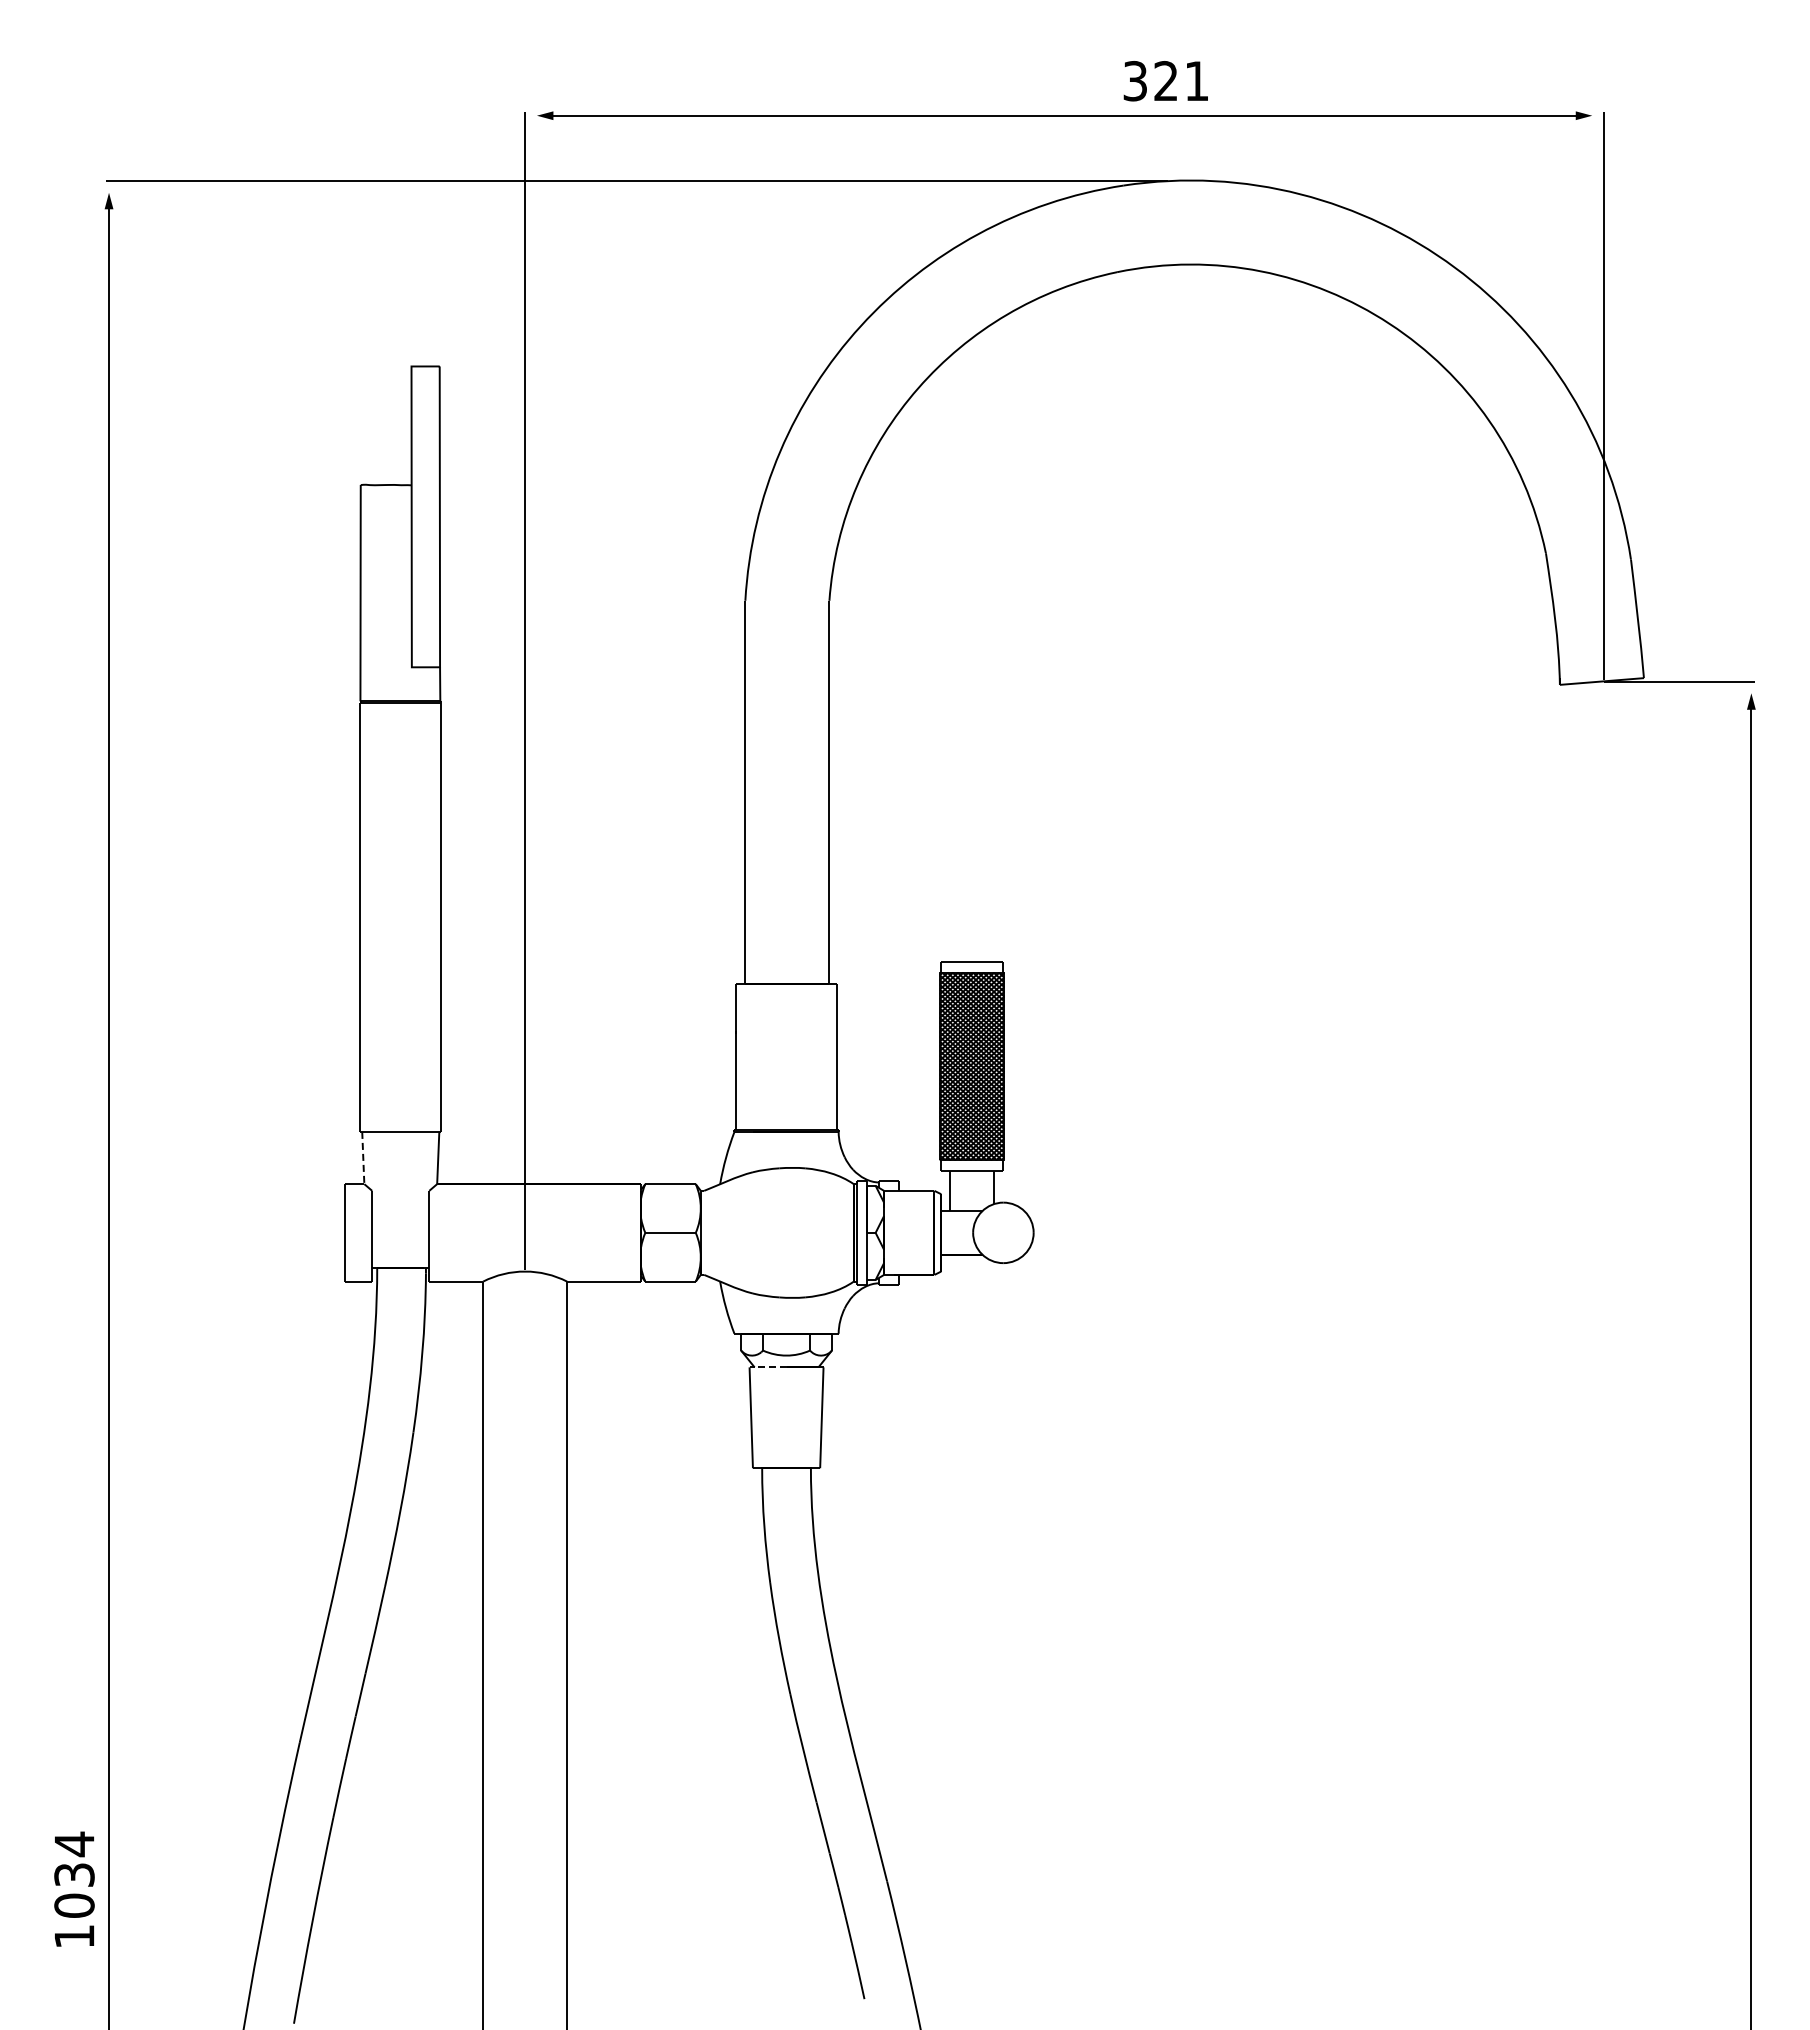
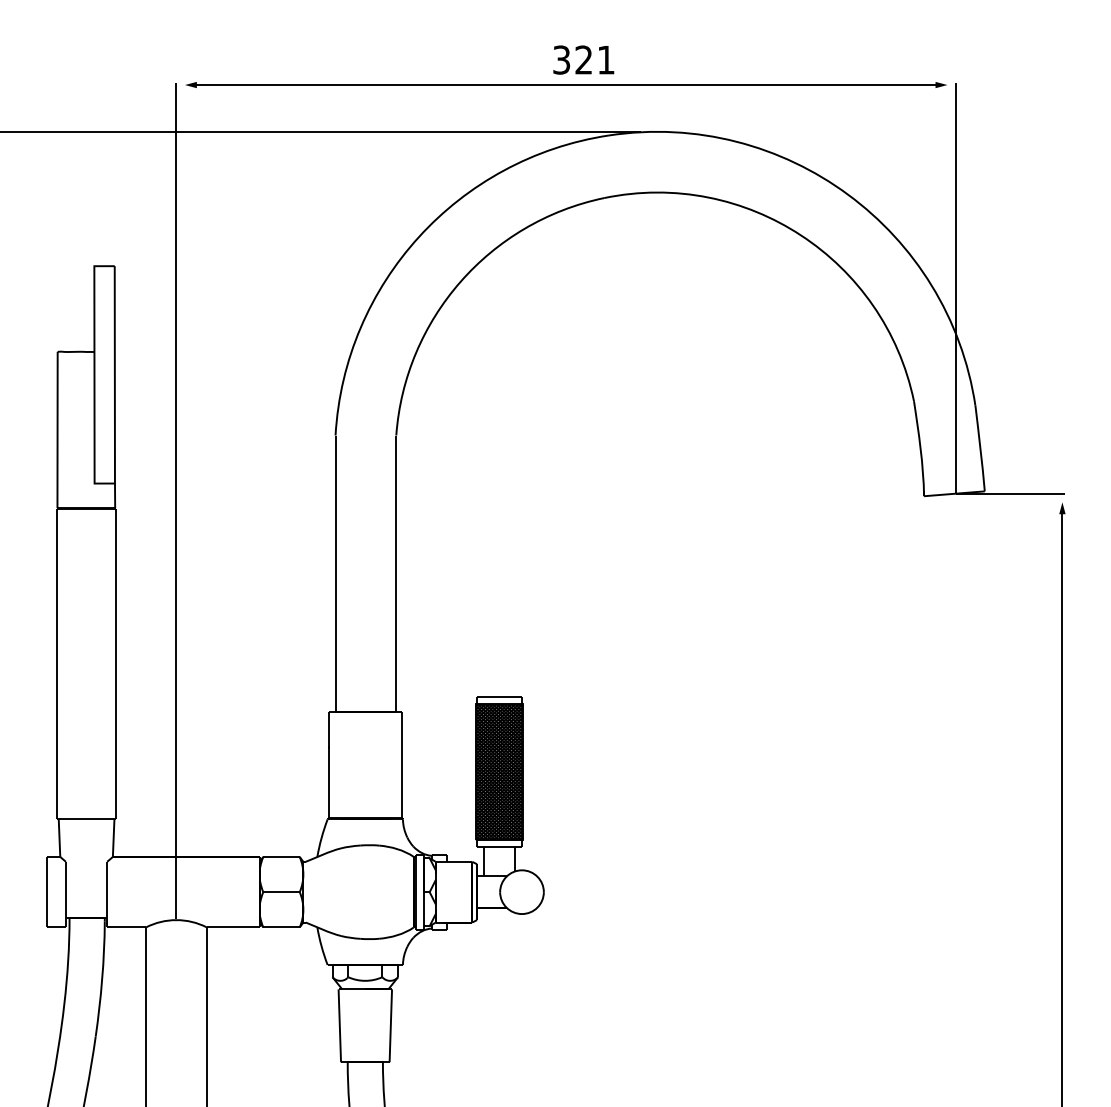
text: (1165, 81) -> (583, 60), moved
line: (363, 1158) -> (59, 838), dashed -> solid
line: (770, 1367) -> (353, 989), dashed -> solid

